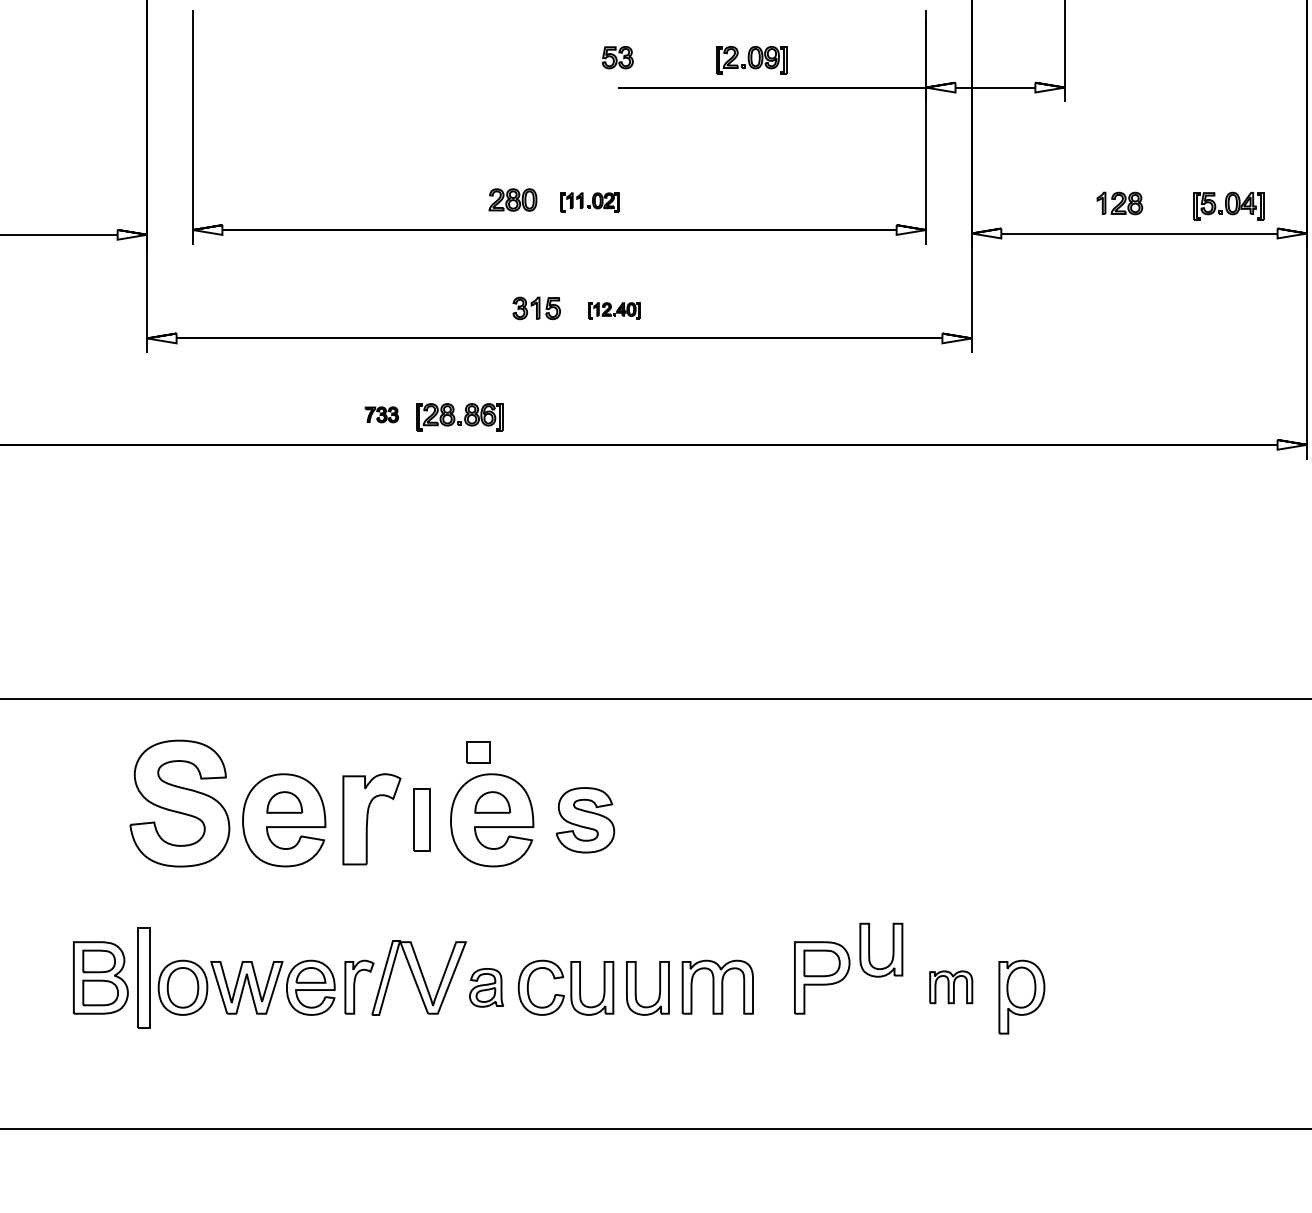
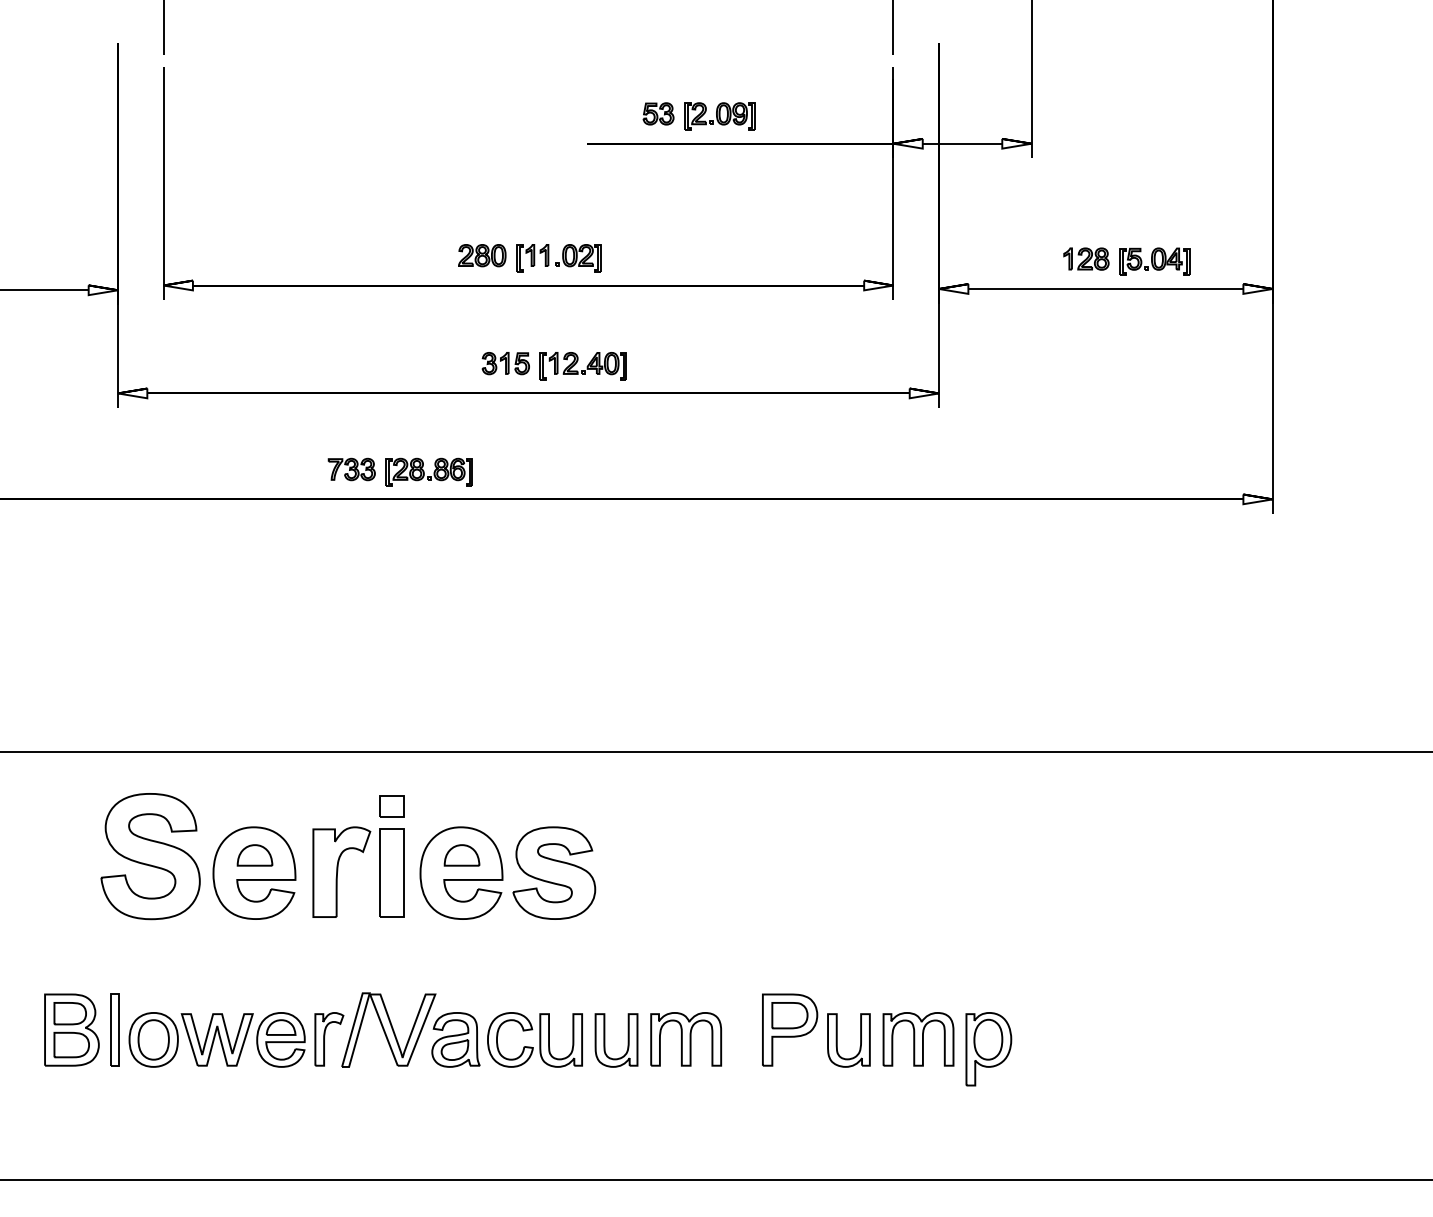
part: (617, 57) -> (658, 113), moved
part: (589, 202) -> (558, 258), size x1.43
part: (1228, 205) -> (1154, 261), moved
part: (613, 311) -> (582, 366), size x1.67
part: (381, 414) -> (351, 469), size x1.43
part: (478, 752) -> (391, 806), moved
part: (421, 819) -> (391, 872), size x1.43
part: (585, 819) -> (554, 872), size x1.43
part: (869, 950) -> (837, 1040), moved
part: (143, 977) -> (114, 1029), size x0.71
part: (486, 987) -> (455, 1039), size x1.43
part: (951, 987) -> (918, 1039), size x1.67

